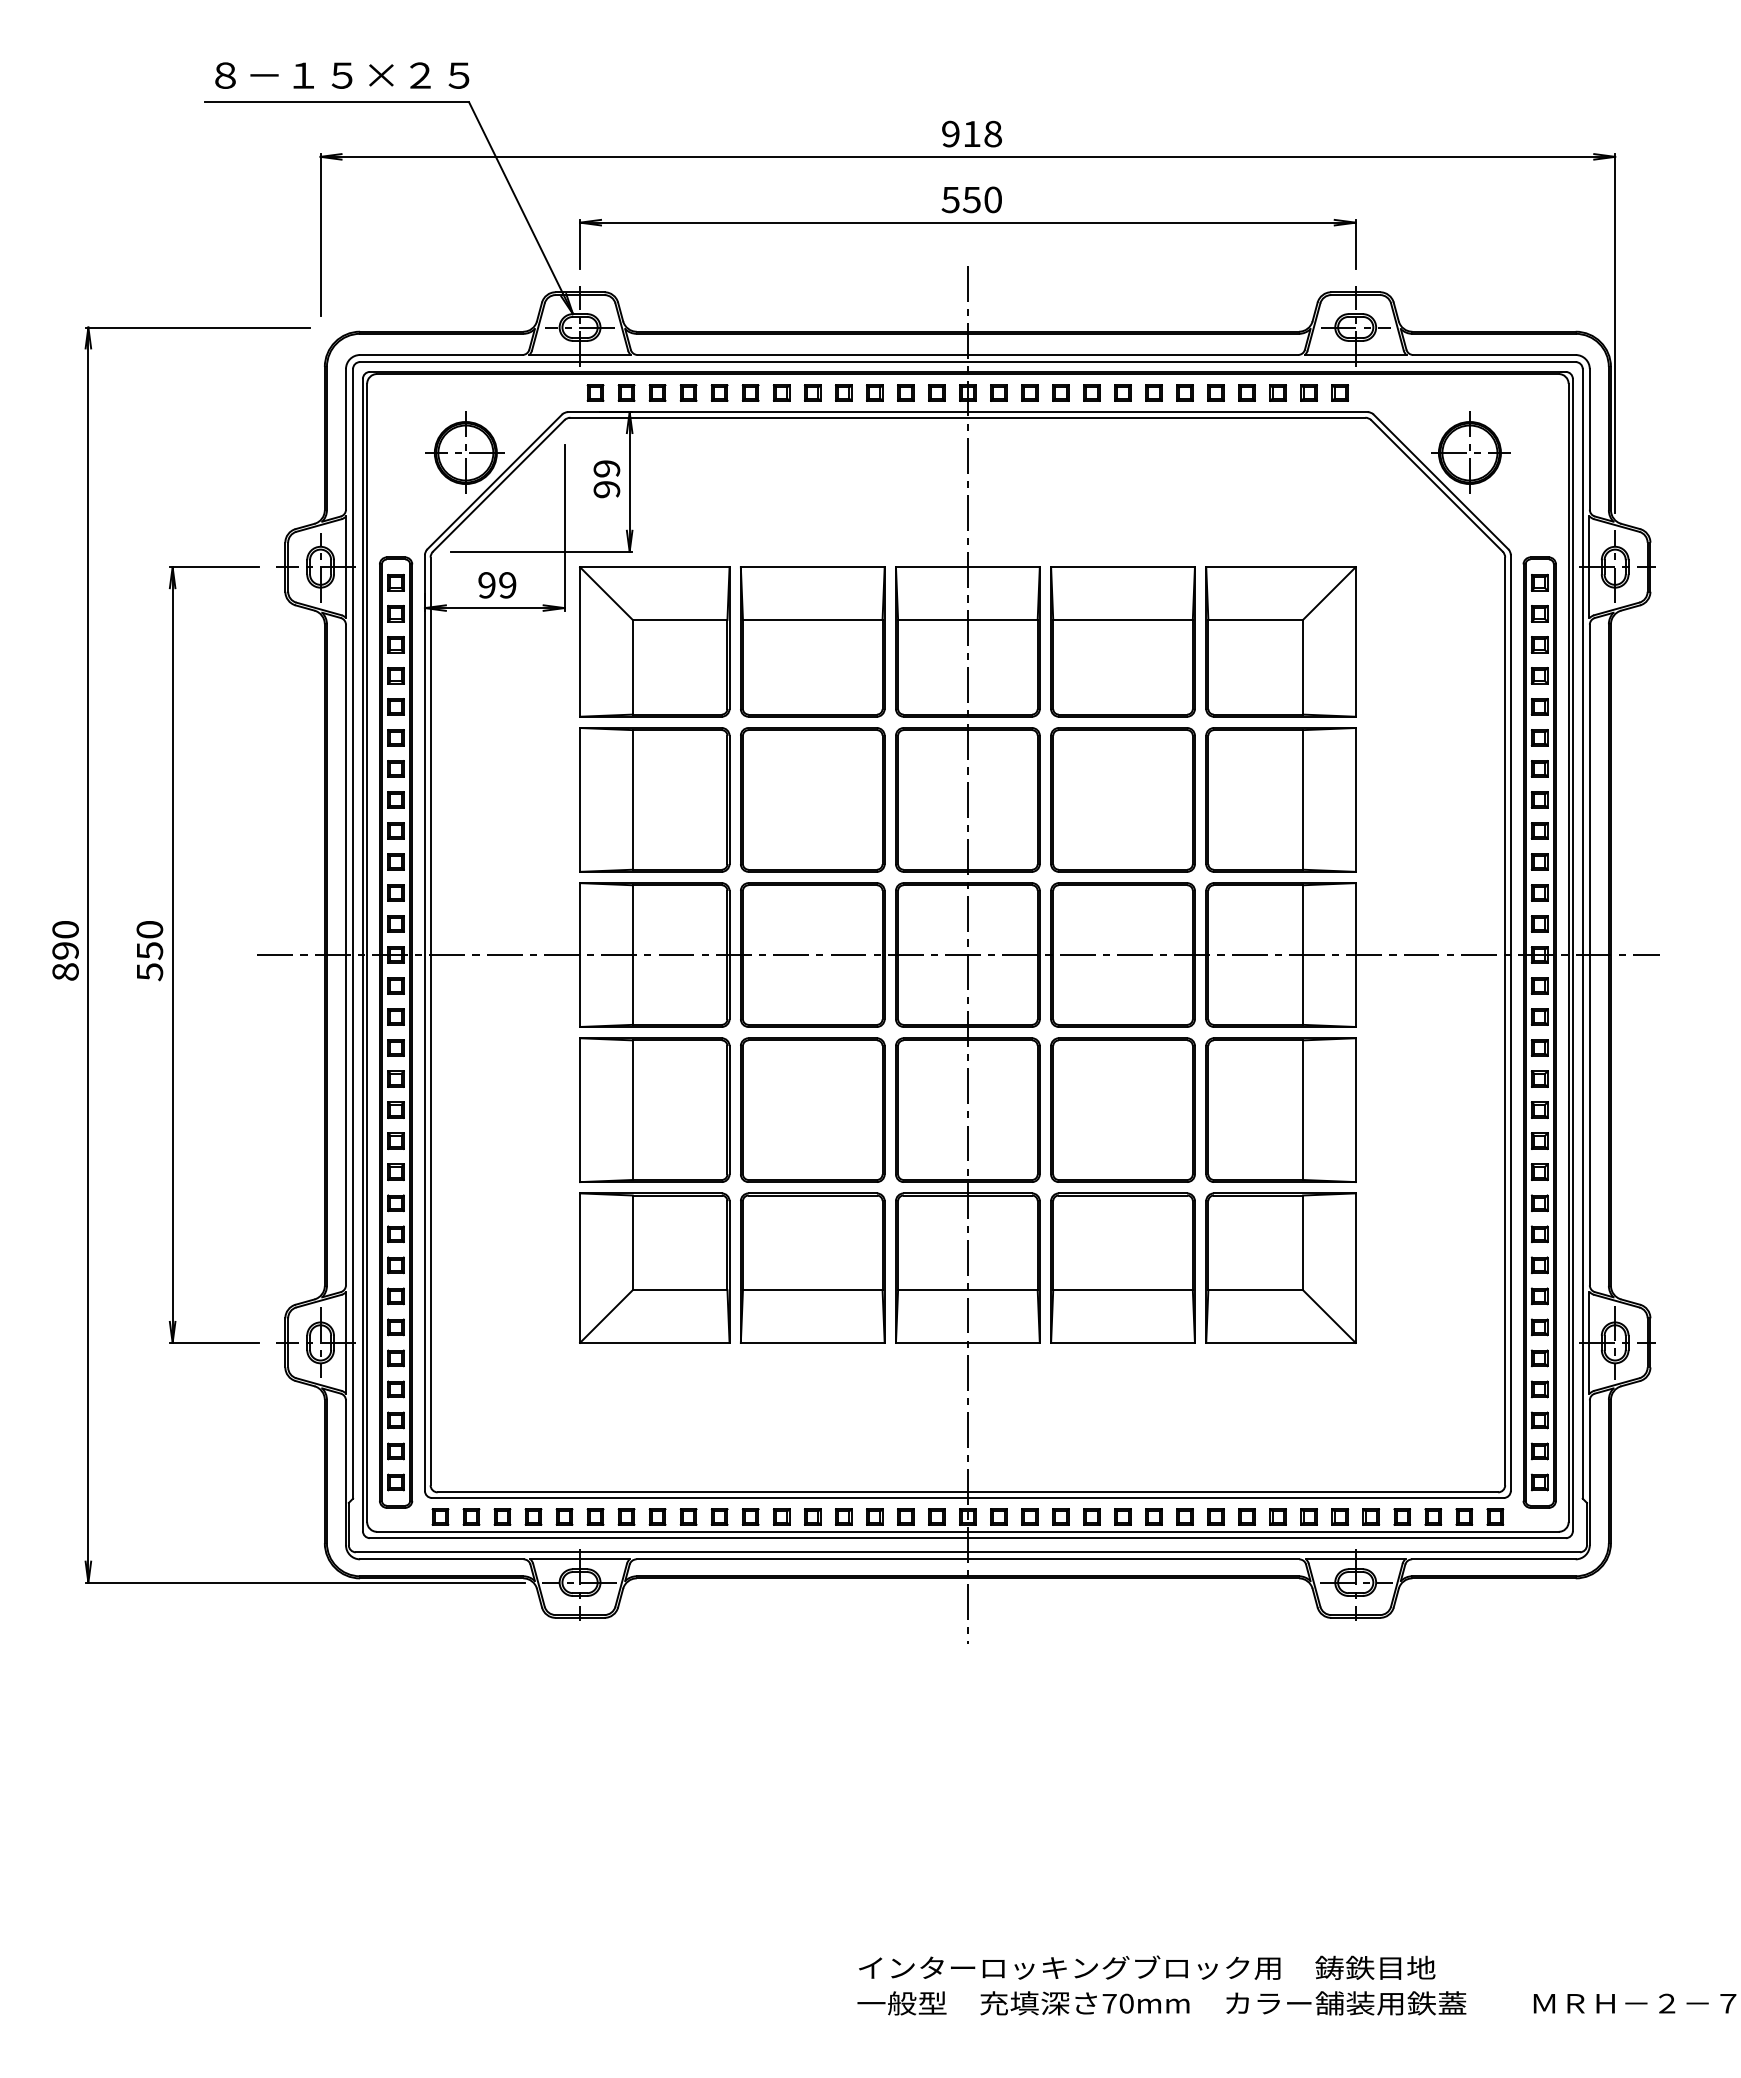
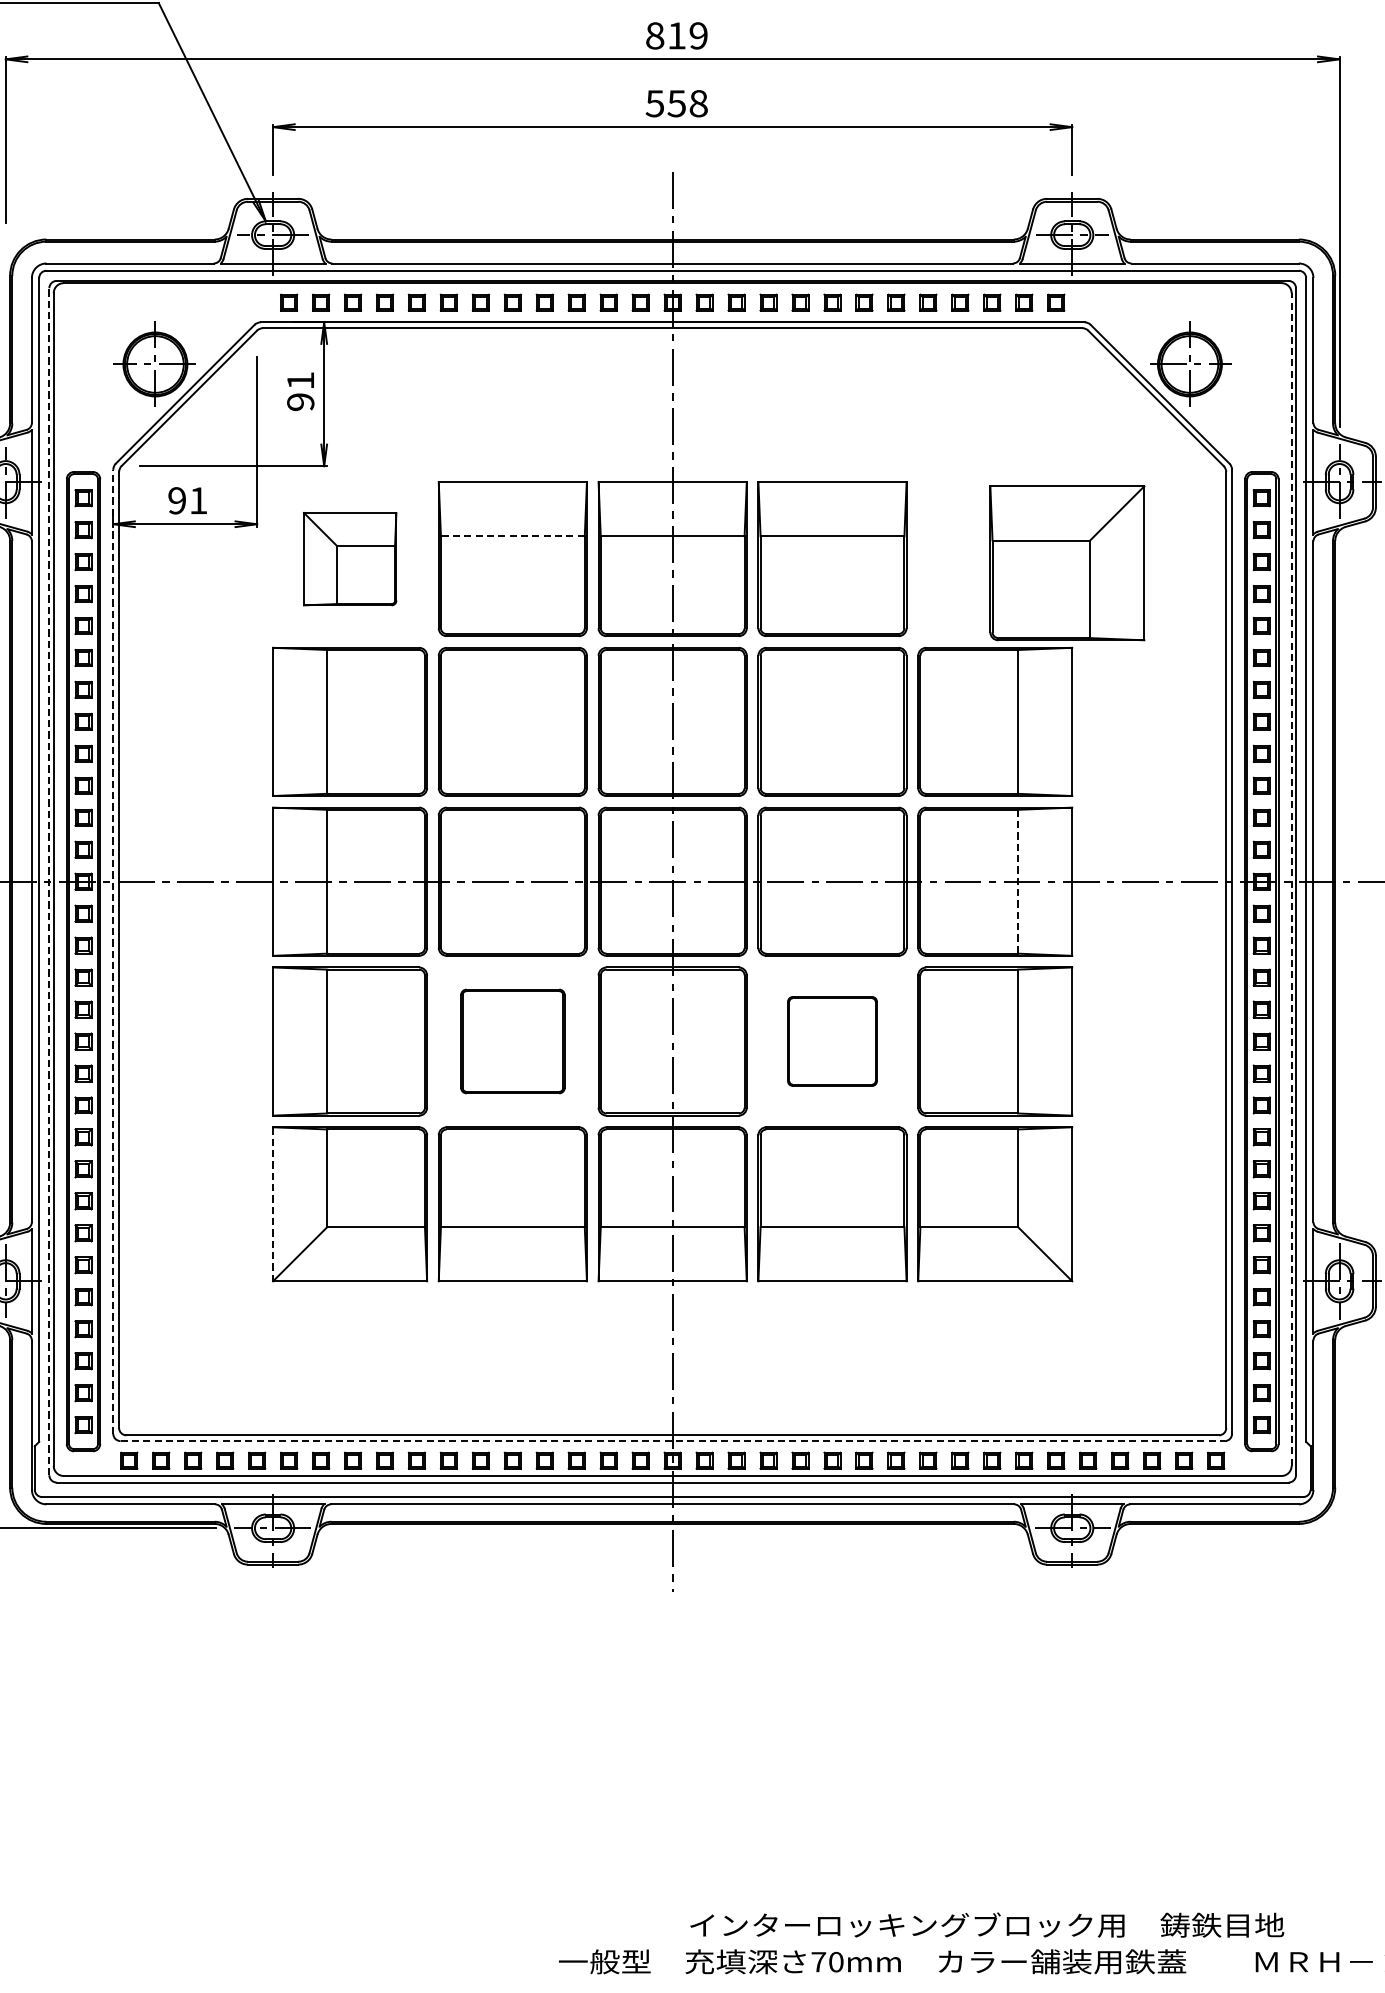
text: (972, 133) -> (677, 35), 918 -> 819
text: (993, 200) -> (699, 104), 550 -> 558
text: (606, 468) -> (300, 380), 99 -> 91
text: (507, 585) -> (198, 500), 99 -> 91
line: (812, 619) -> (512, 536), solid -> dashed
part: (654, 641) -> (349, 558), size x0.6
part: (1280, 641) -> (1066, 562), moved
line: (1568, 952) -> (1291, 879), solid -> dashed
line: (362, 954) -> (48, 881), solid -> dashed
line: (1303, 955) -> (1018, 882), solid -> dashed
line: (424, 1023) -> (112, 952), solid -> dashed
part: (812, 1109) -> (512, 1040), size x0.7
part: (1122, 1109) -> (831, 1040), size x0.6
line: (580, 1268) -> (273, 1204), solid -> dashed
line: (967, 1498) -> (672, 1441), solid -> dashed
text: (1147, 1967) -> (987, 1924), moved

